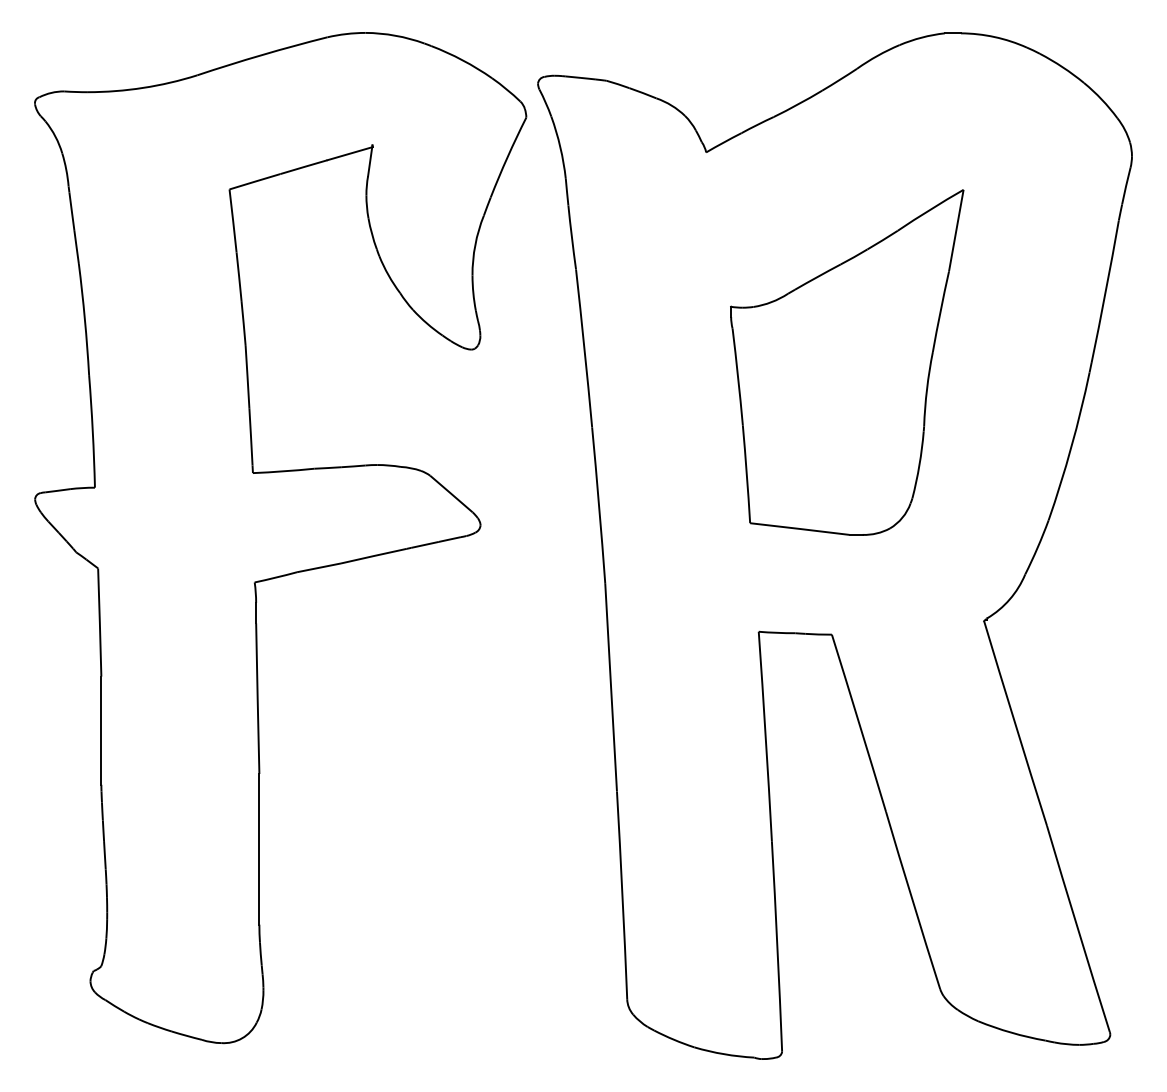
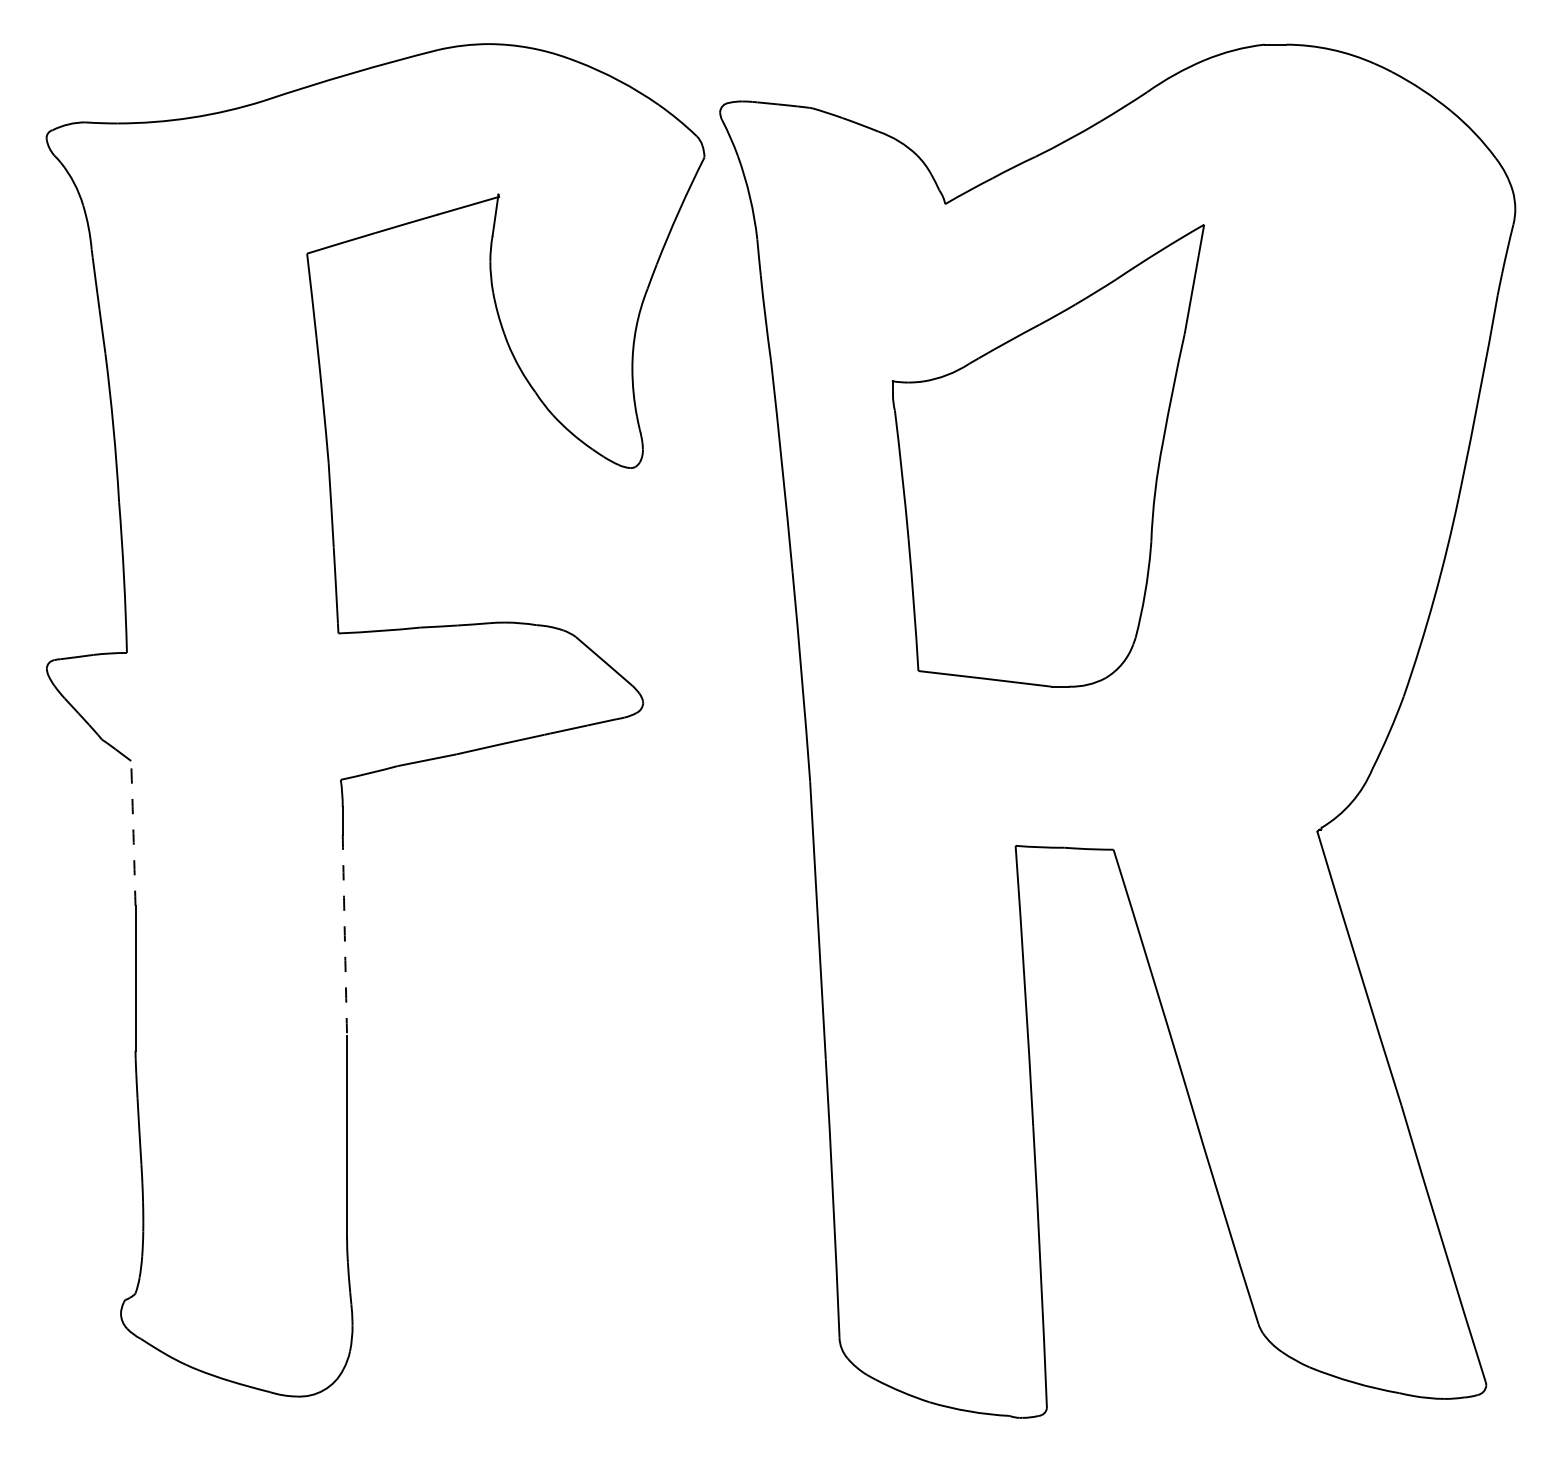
part: (847, 362) -> (1048, 455), moved
arc: (99, 622) -> (133, 833), solid -> dashed
arc: (257, 698) -> (344, 935), solid -> dashed

